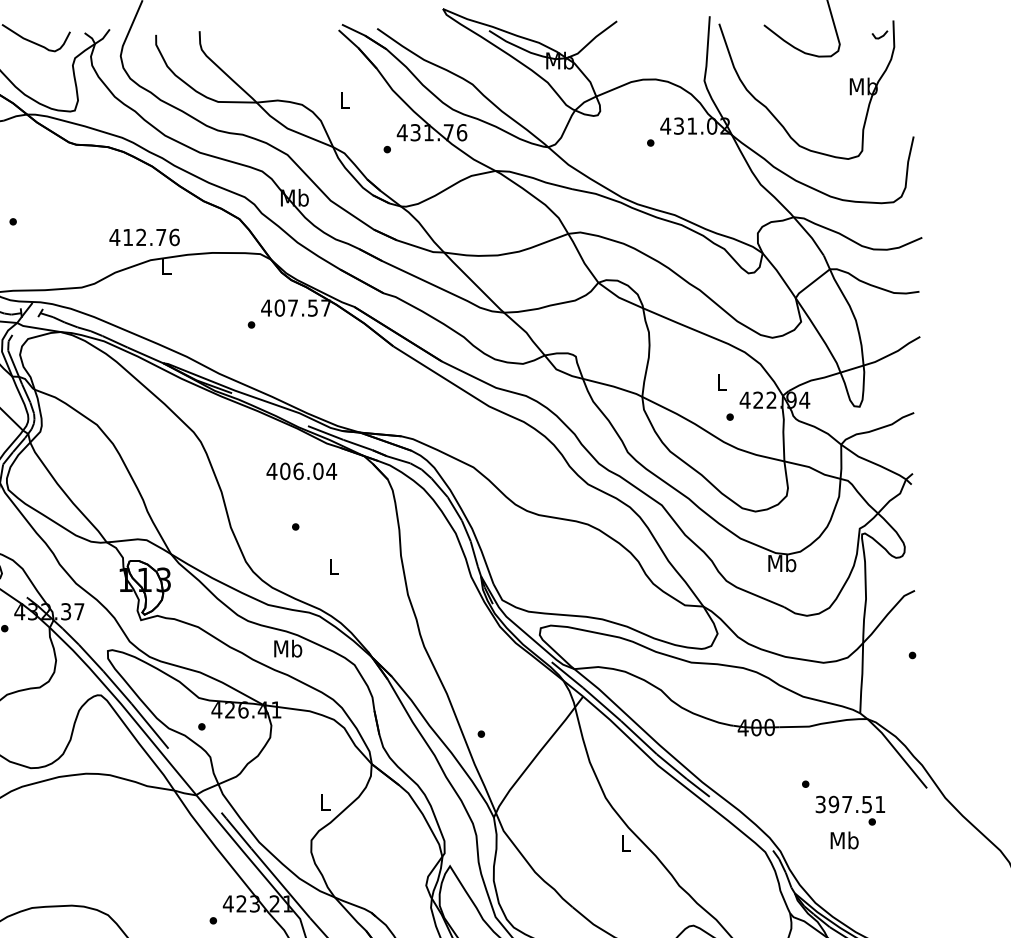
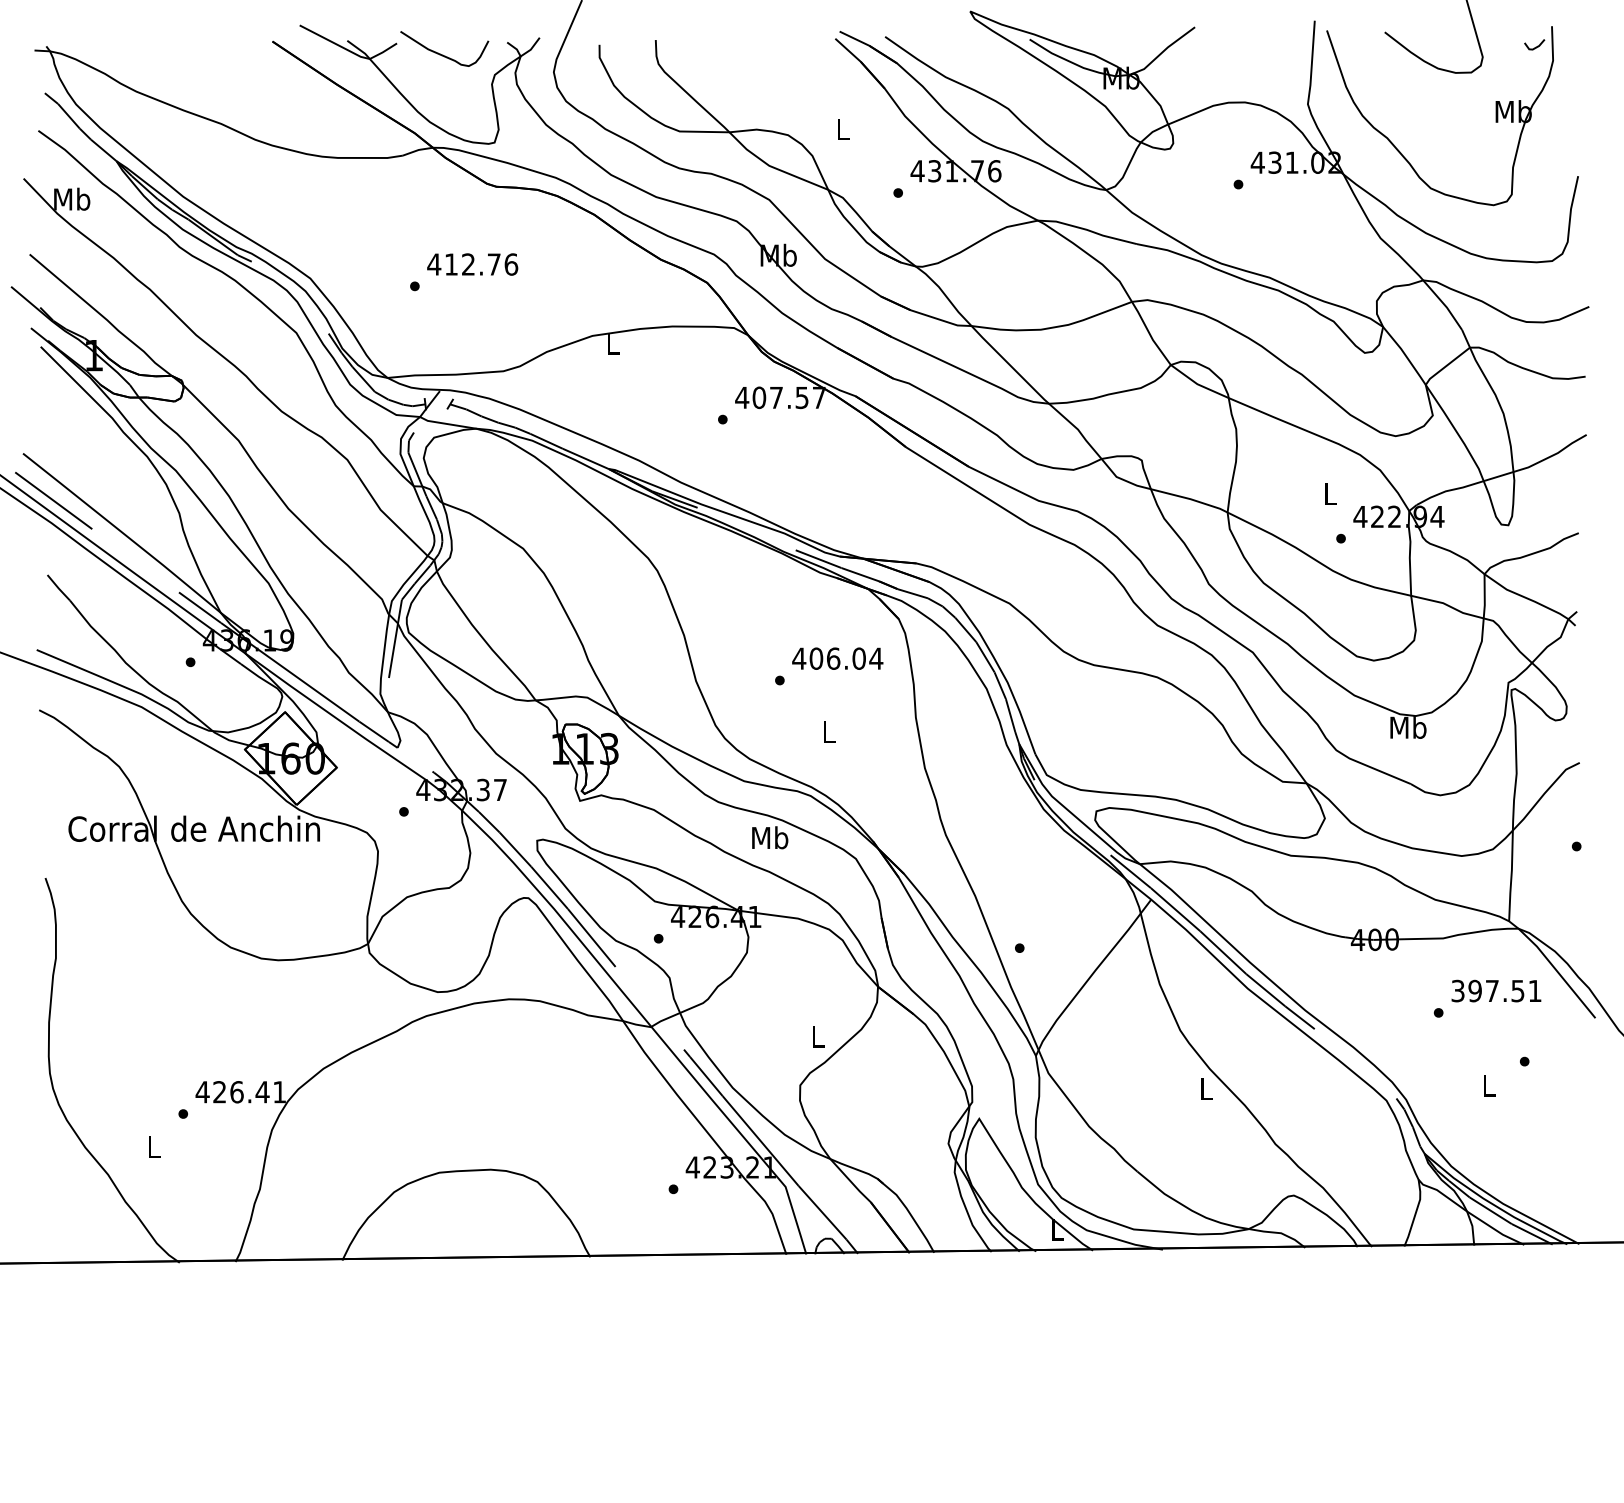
text: (144, 237) -> (472, 264), moved
text: (301, 471) -> (837, 658), moved
text: (850, 804) -> (1496, 990), moved
text: (845, 840) -> (1489, 1085), Mb -> L

